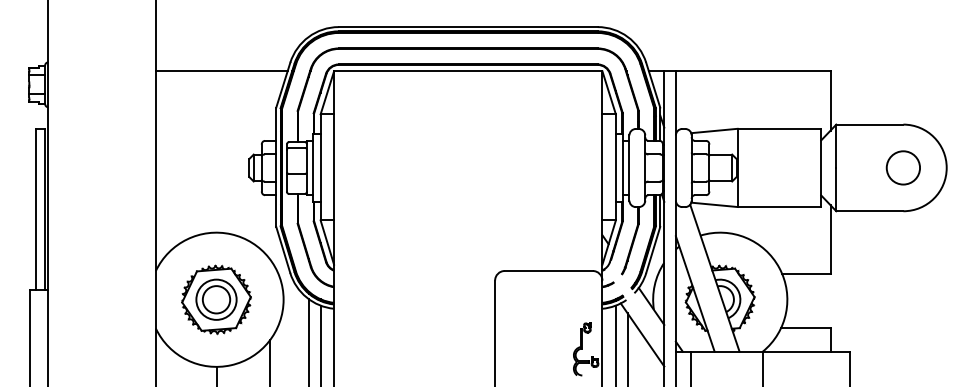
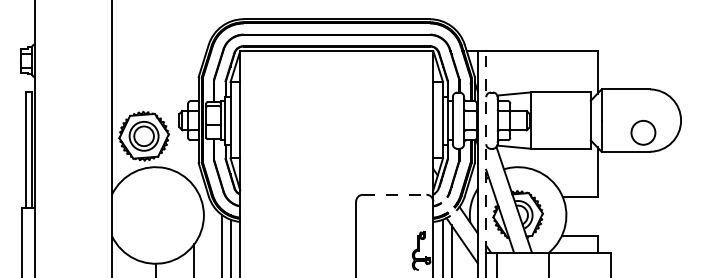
line: (221, 71) -> (159, 51), removed
circle: (902, 167) -> (642, 132), moved
line: (675, 211) -> (485, 151), solid -> dashed
line: (549, 270) -> (395, 194), solid -> dashed
part: (216, 299) -> (144, 136), moved

